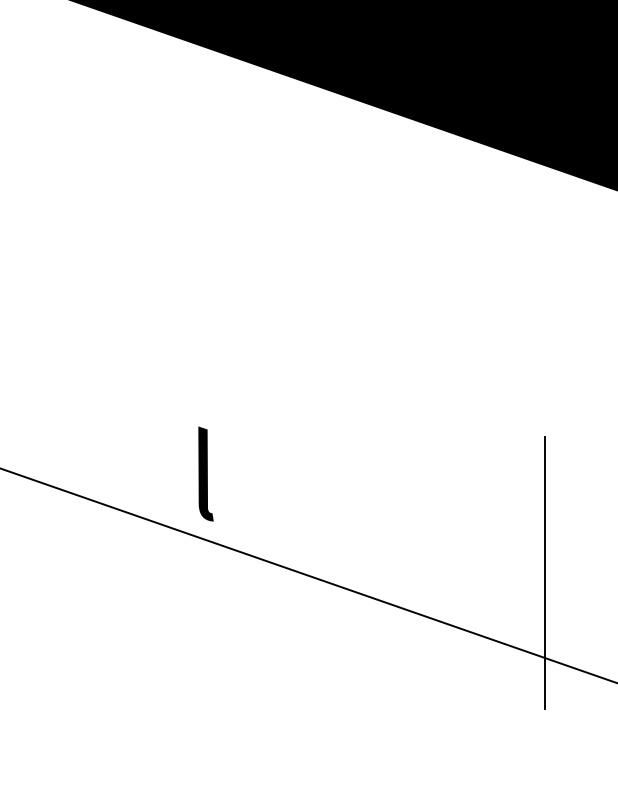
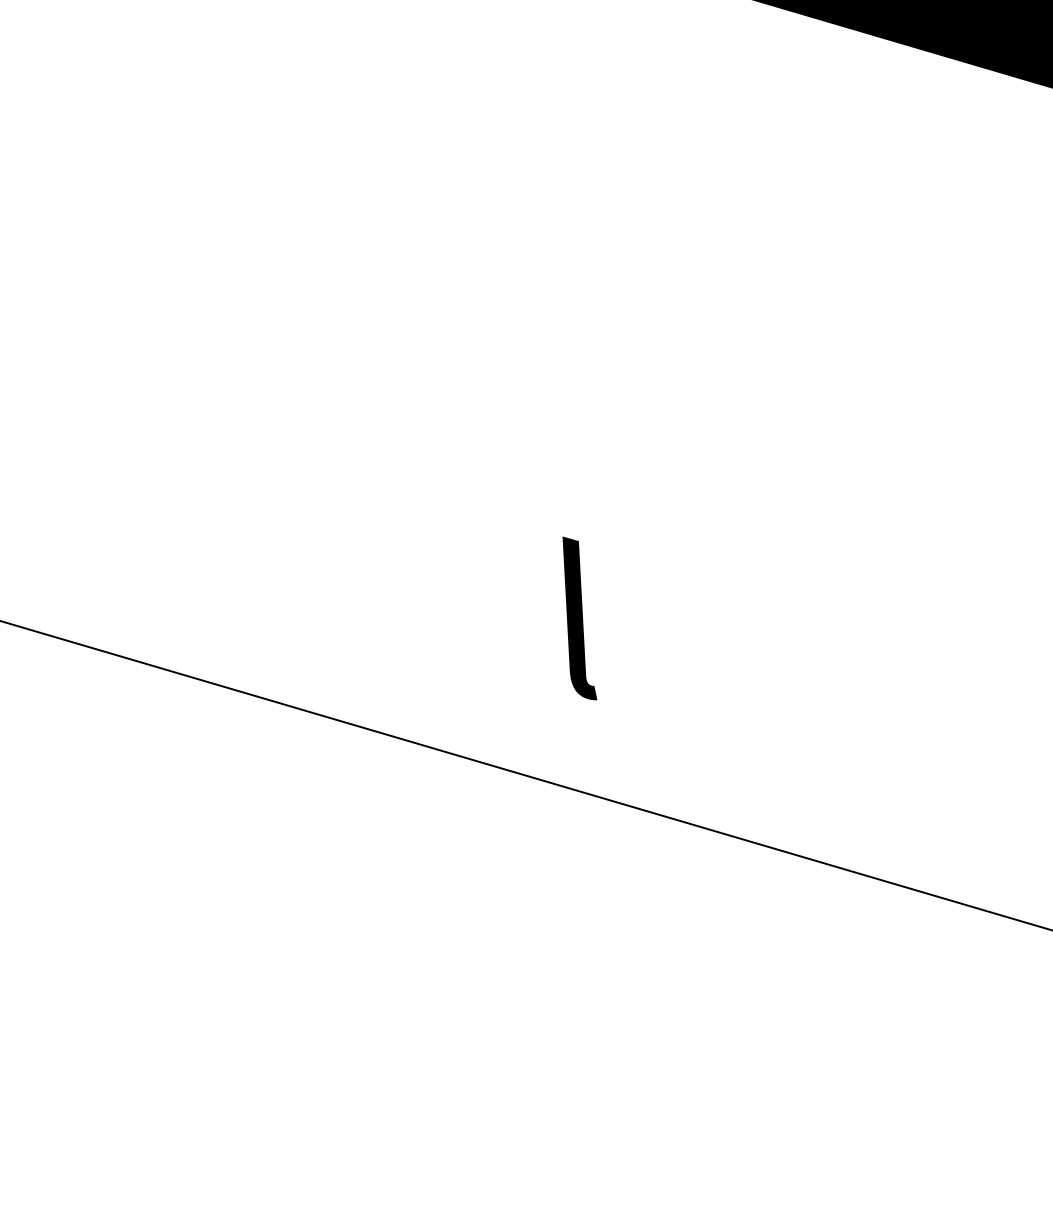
text: (205, 473) -> (578, 617), moved
line: (544, 573) -> (1000, 770), removed

